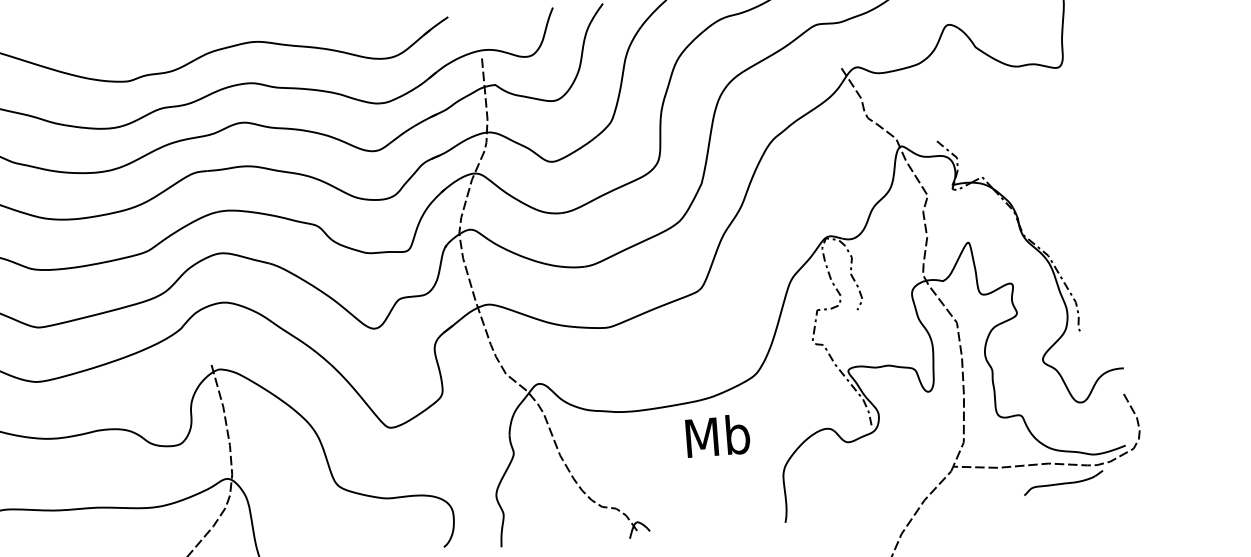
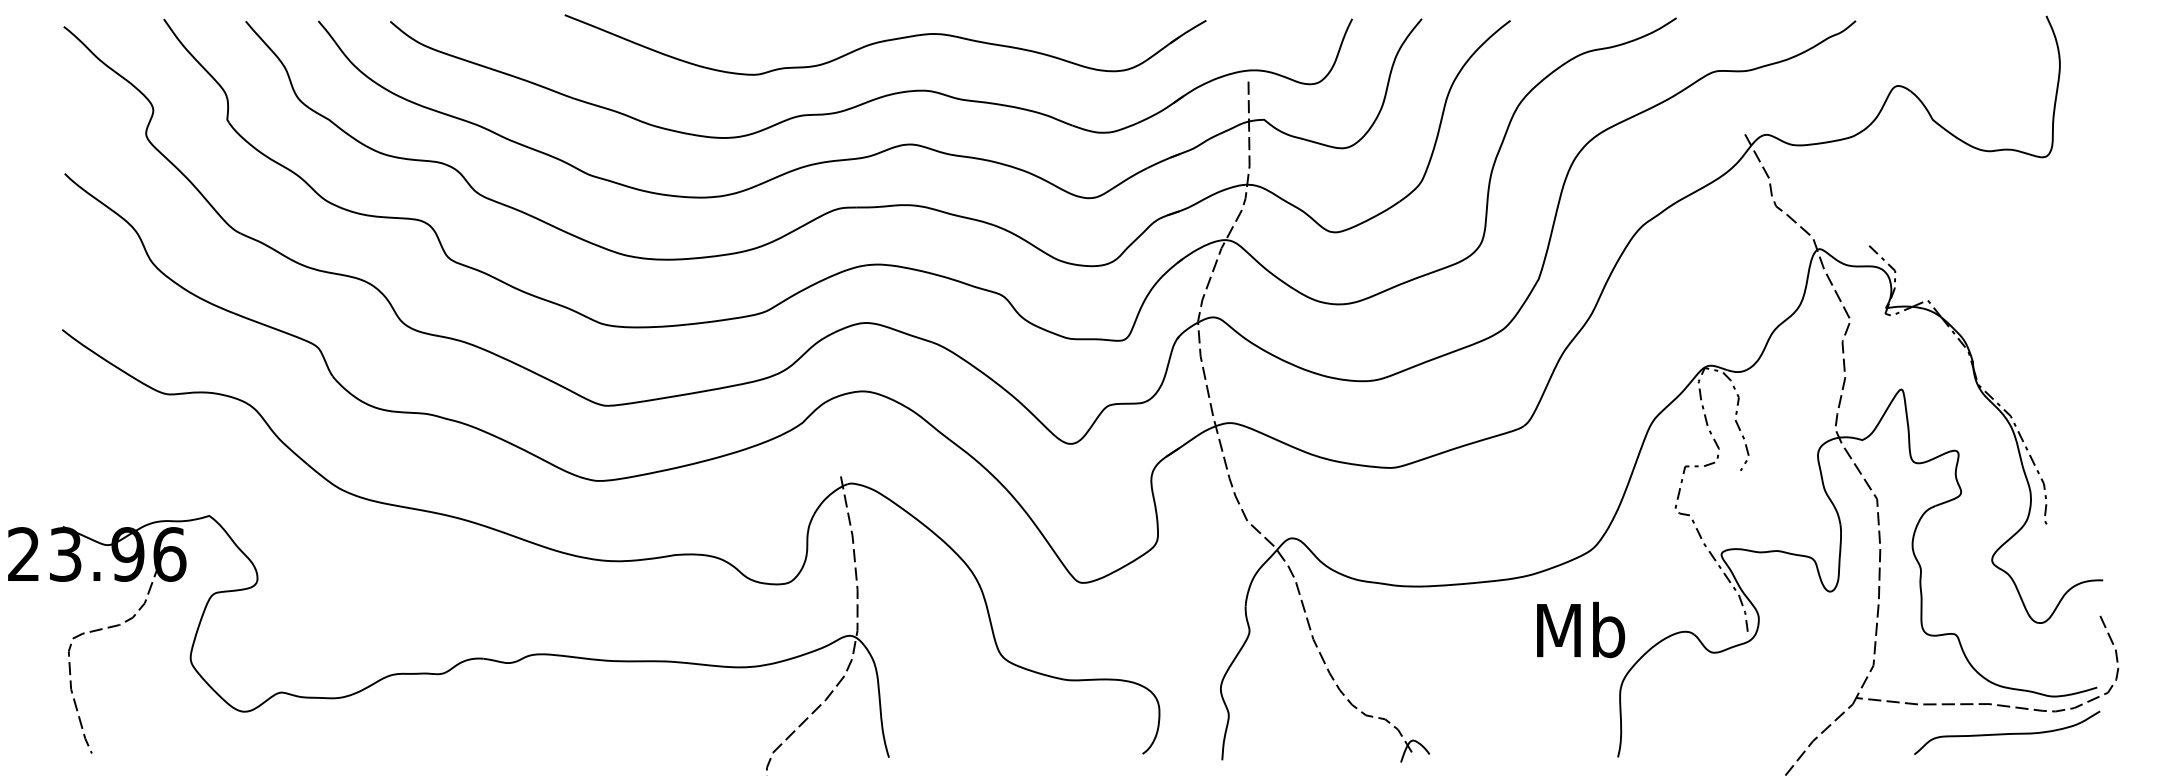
text: (717, 435) -> (1580, 629), moved
part: (1063, 482) -> (2007, 732), size x1.67

